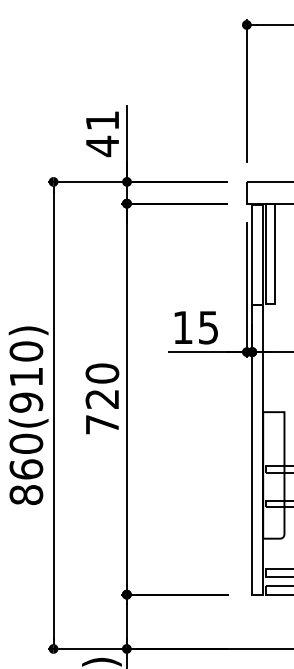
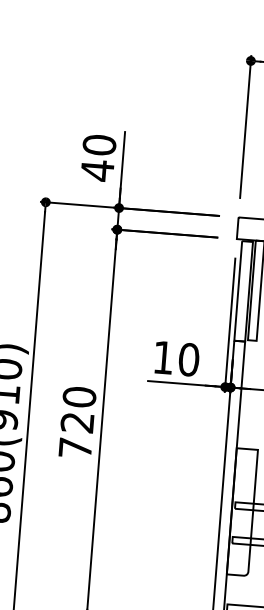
text: (102, 120) -> (99, 144), 41 -> 40
text: (208, 327) -> (188, 359), 15 -> 10

